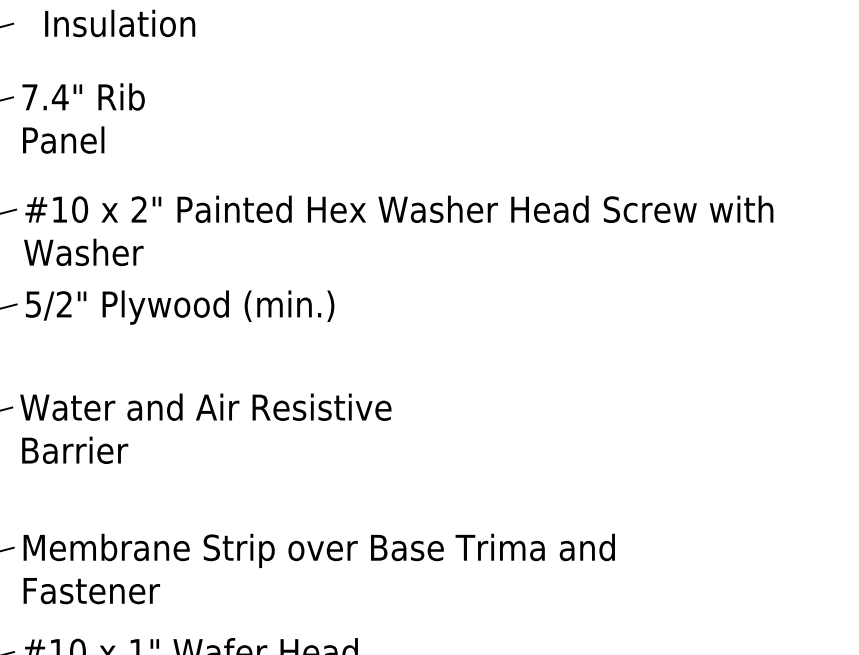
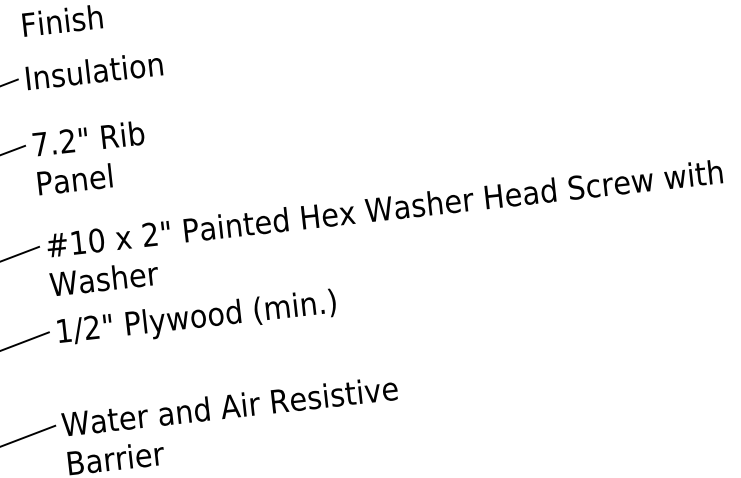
text: (120, 23) -> (94, 70), moved
text: (59, 97) -> (66, 141), 7.4" -> 7.2"
text: (32, 304) -> (63, 330), 5/2" -> 1/2"

